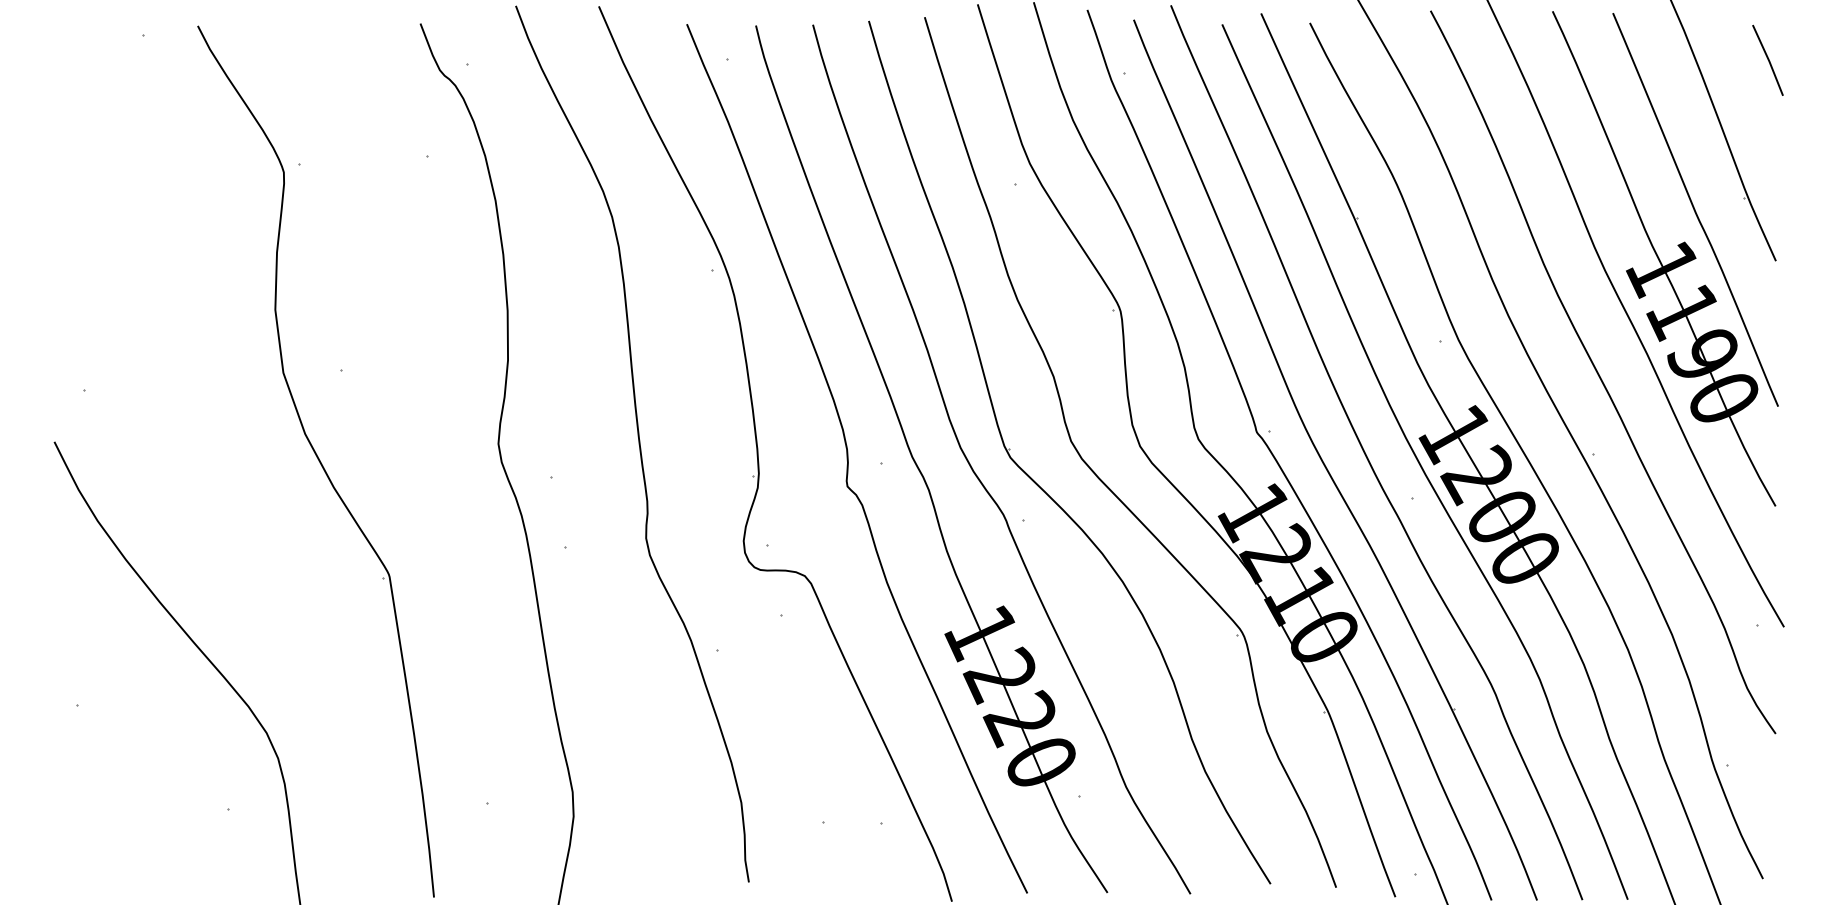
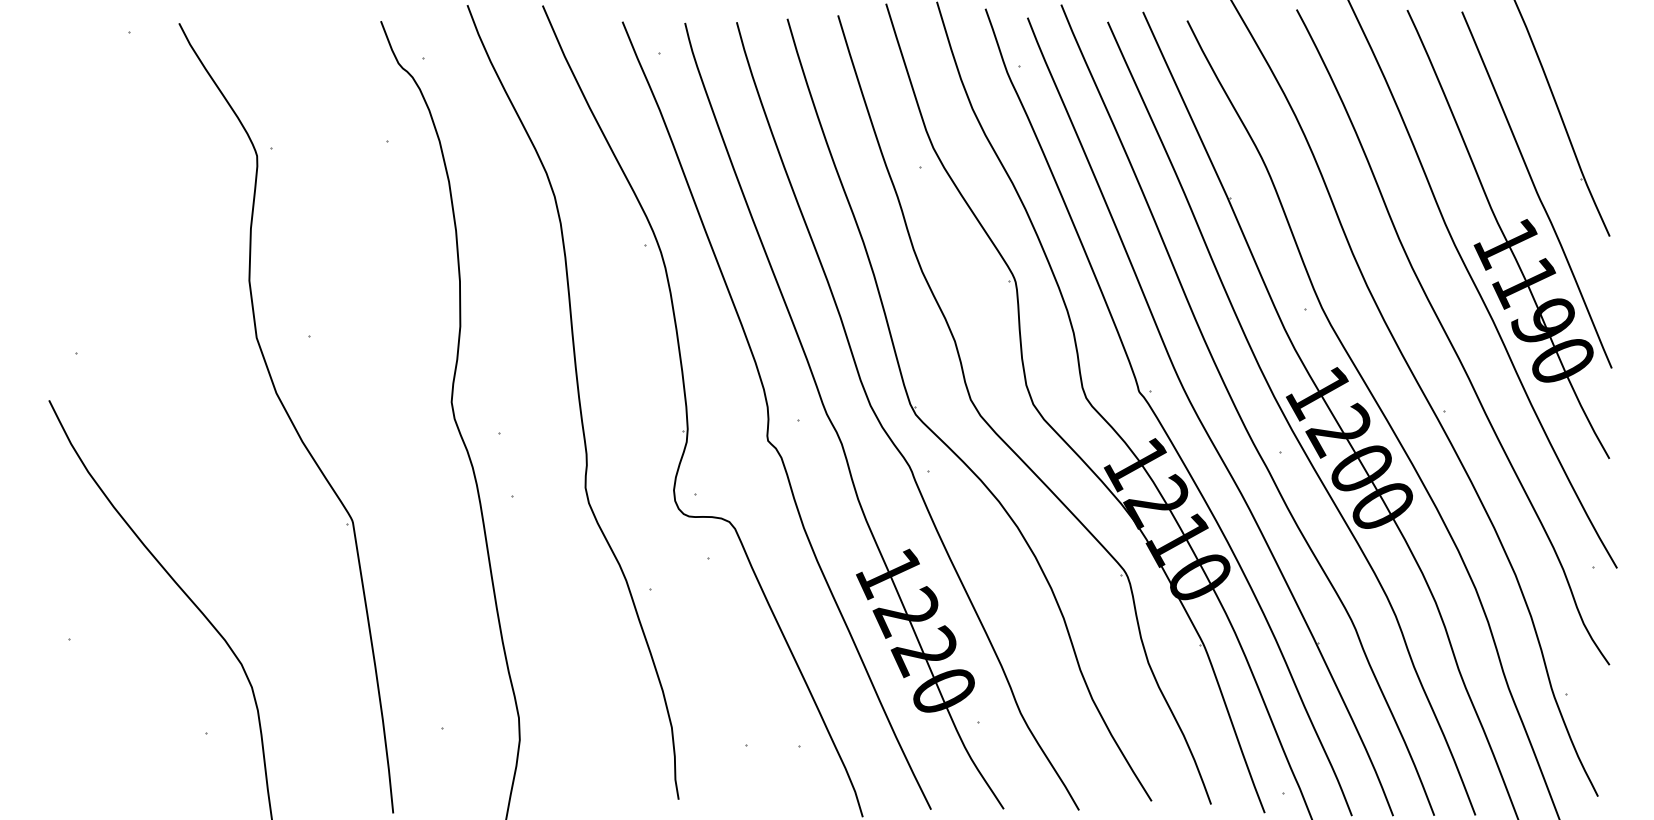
line: (1767, 60) -> (1602, 54), removed

